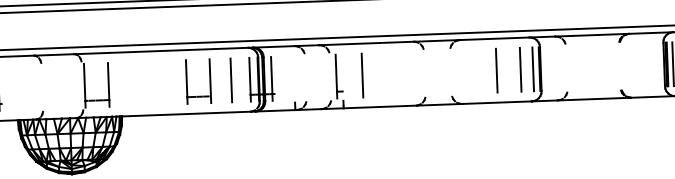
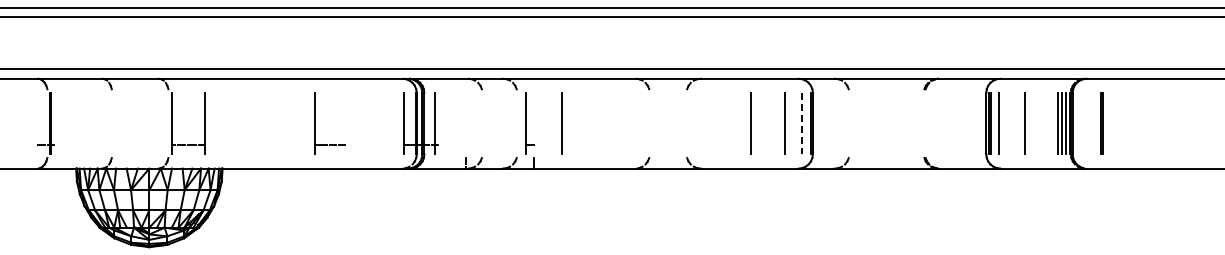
line: (533, 69) -> (802, 123), solid -> dashed
line: (231, 80) -> (377, 123), removed
line: (210, 81) -> (348, 123), removed

